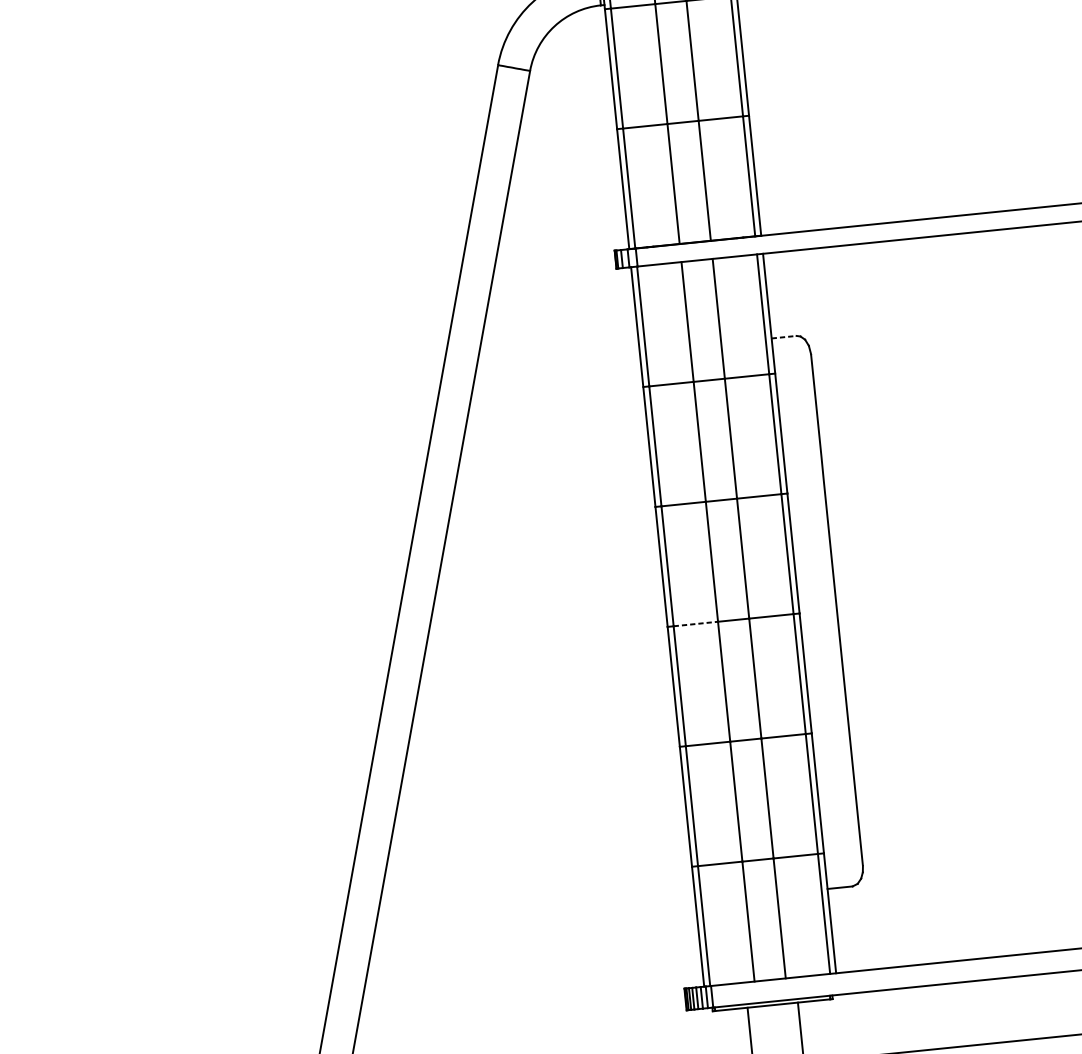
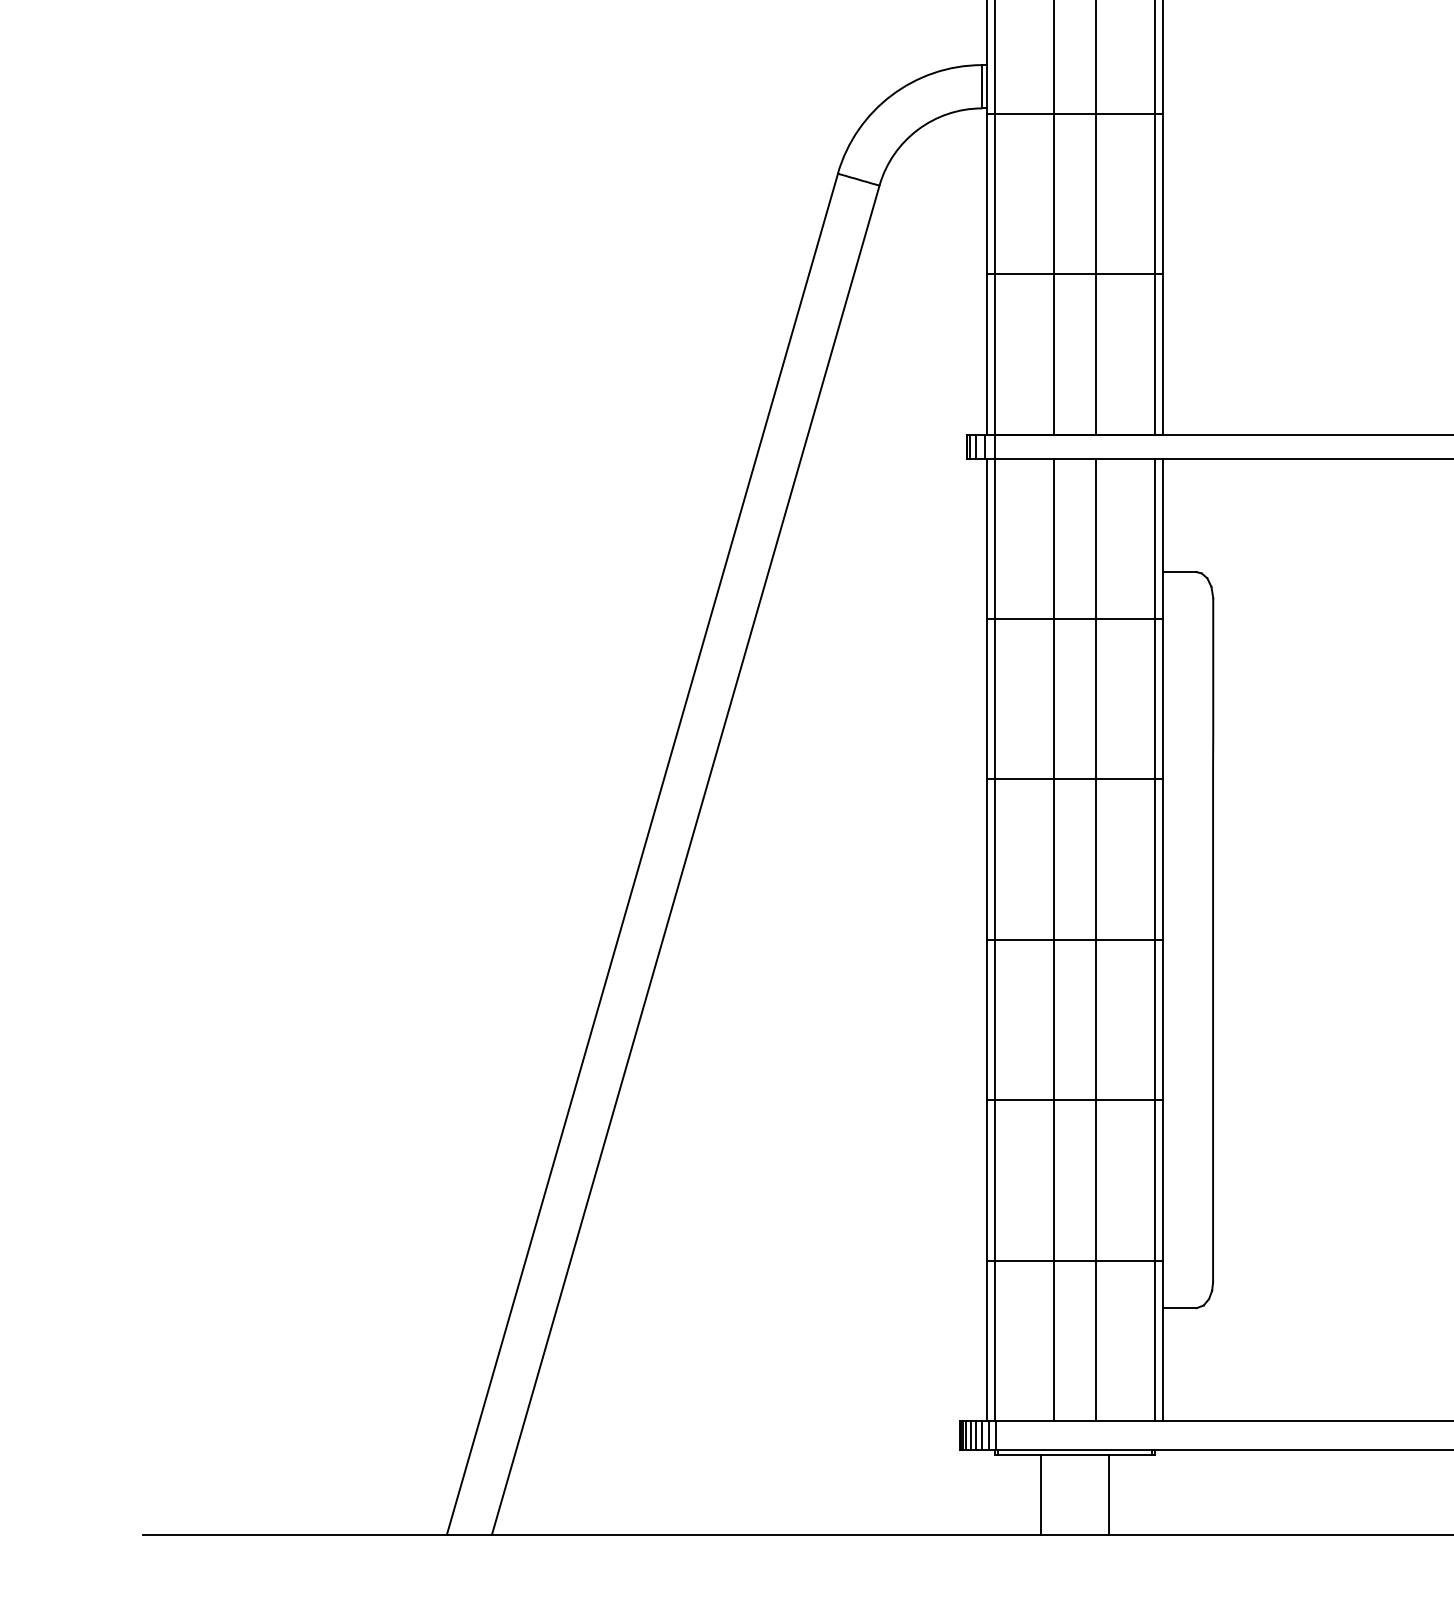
line: (783, 337) -> (1179, 572), dashed -> solid
line: (695, 623) -> (1024, 939), dashed -> solid

